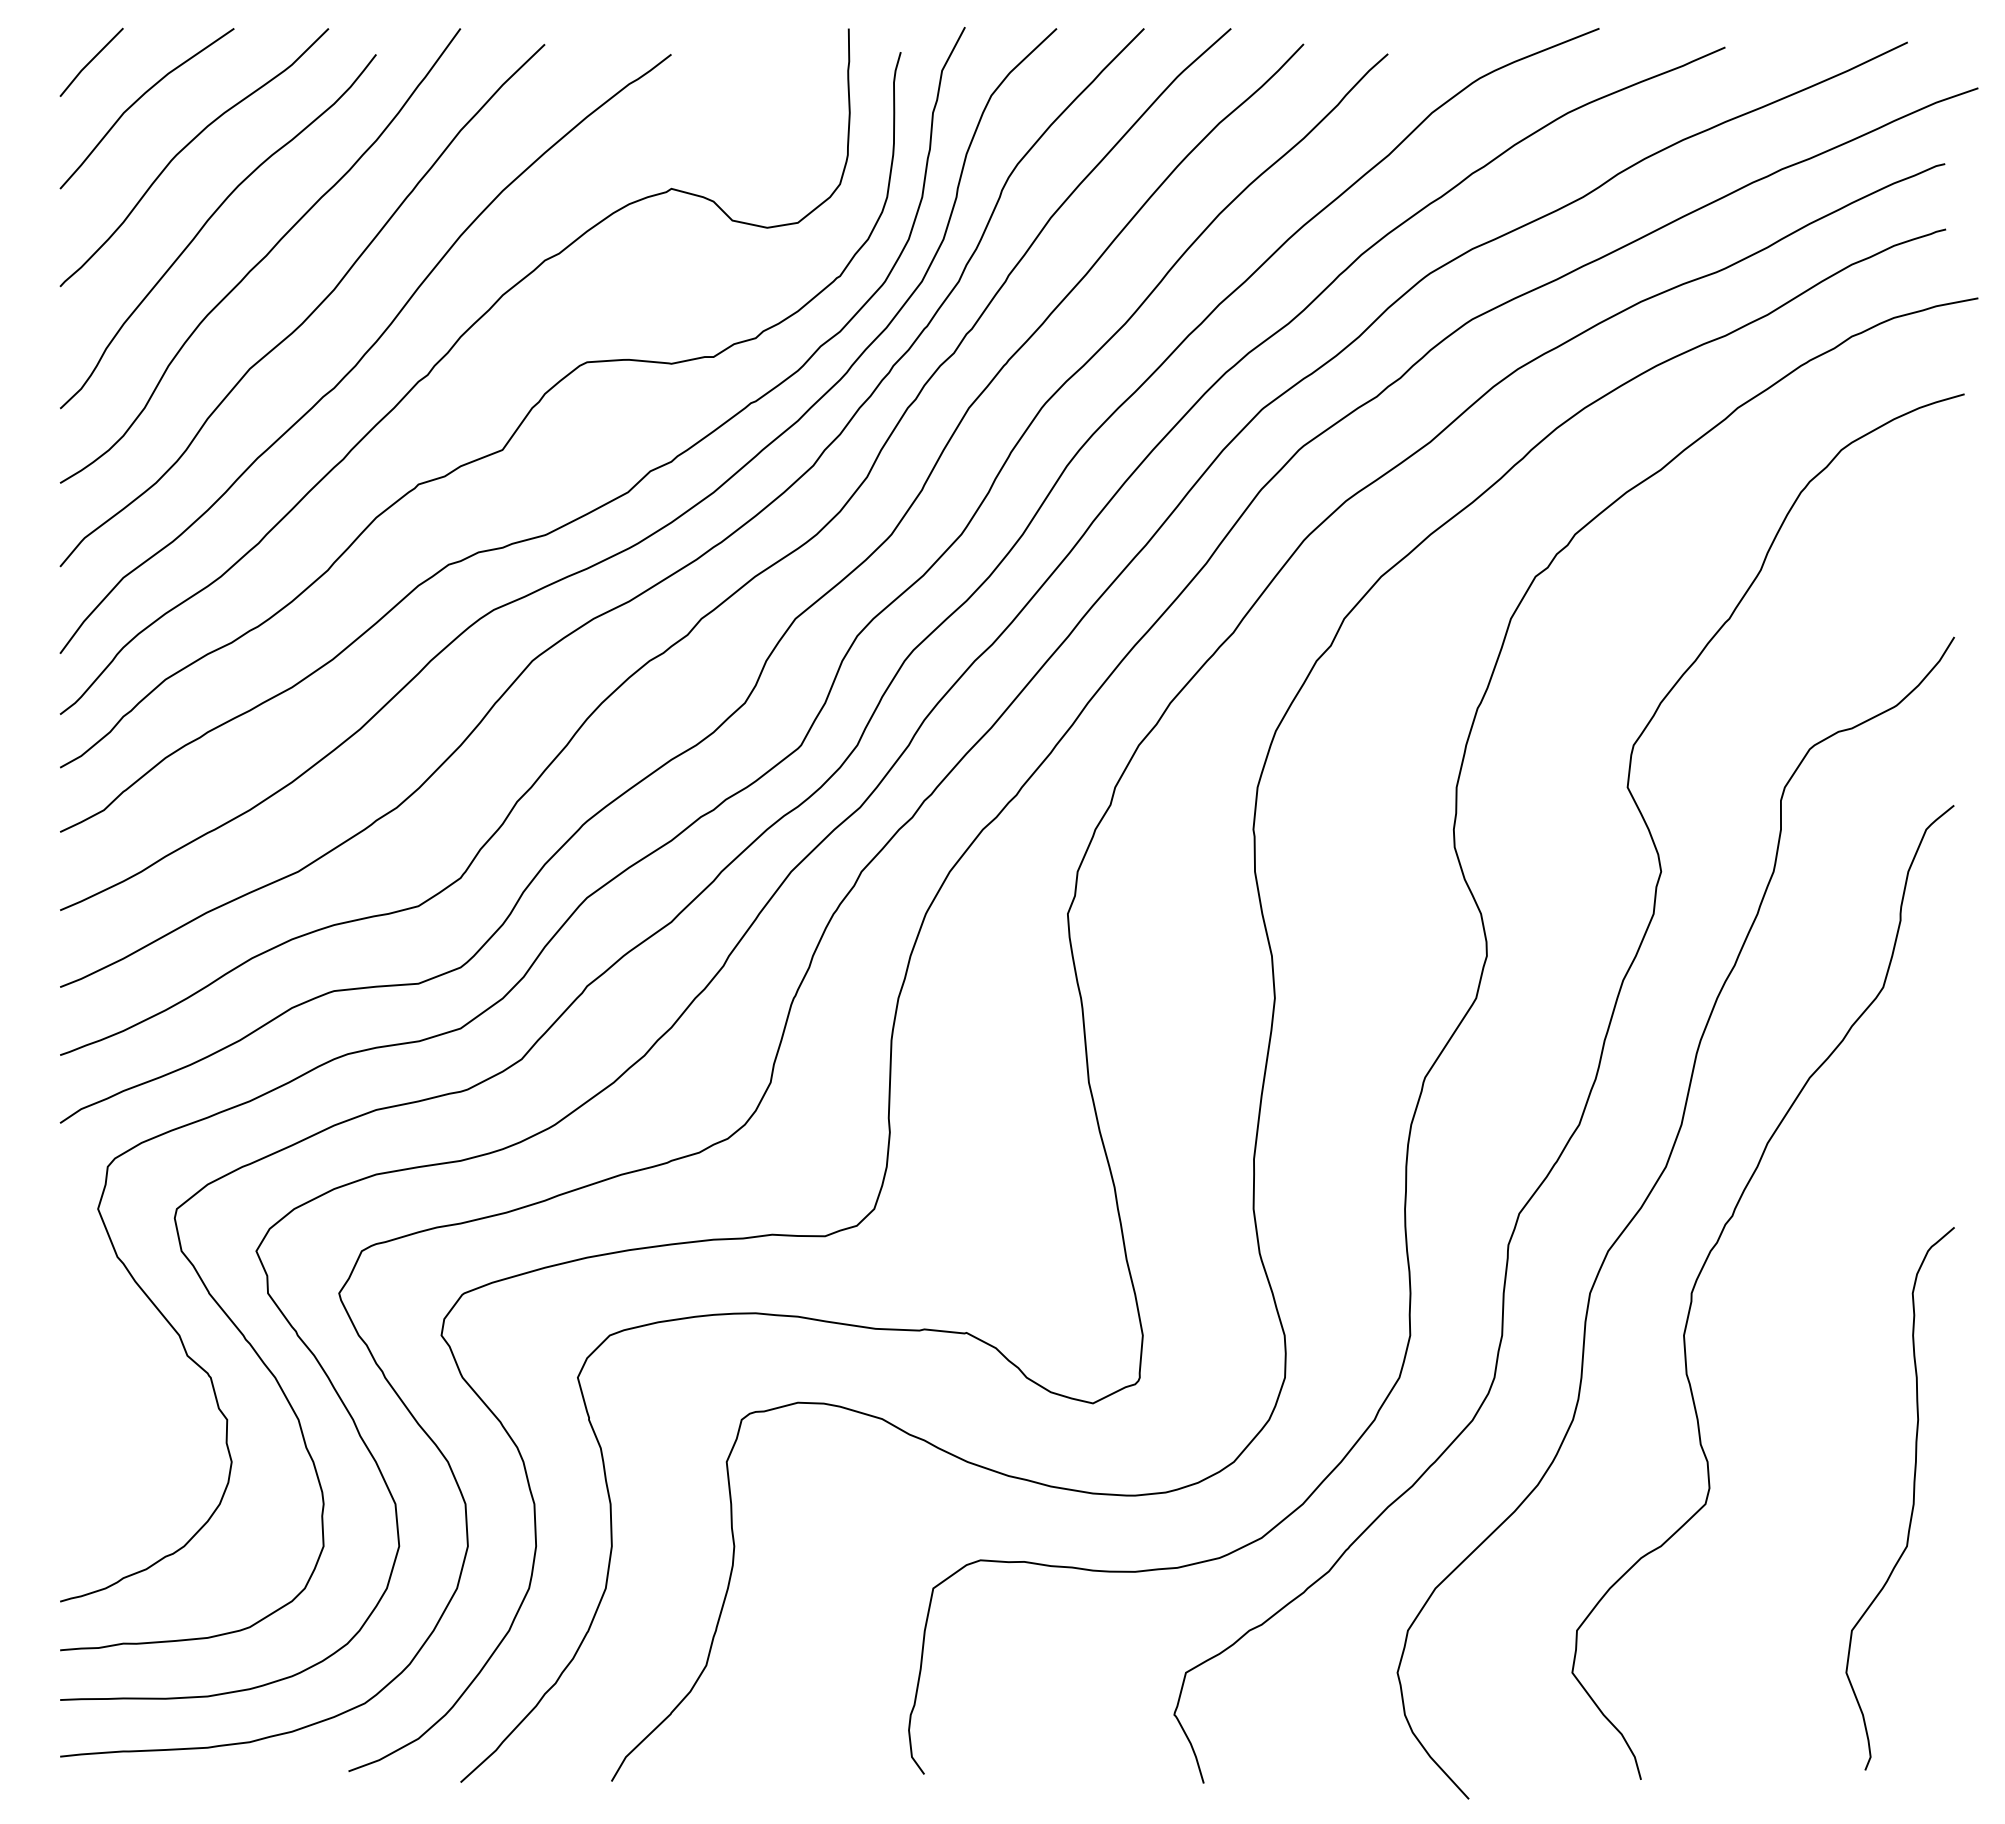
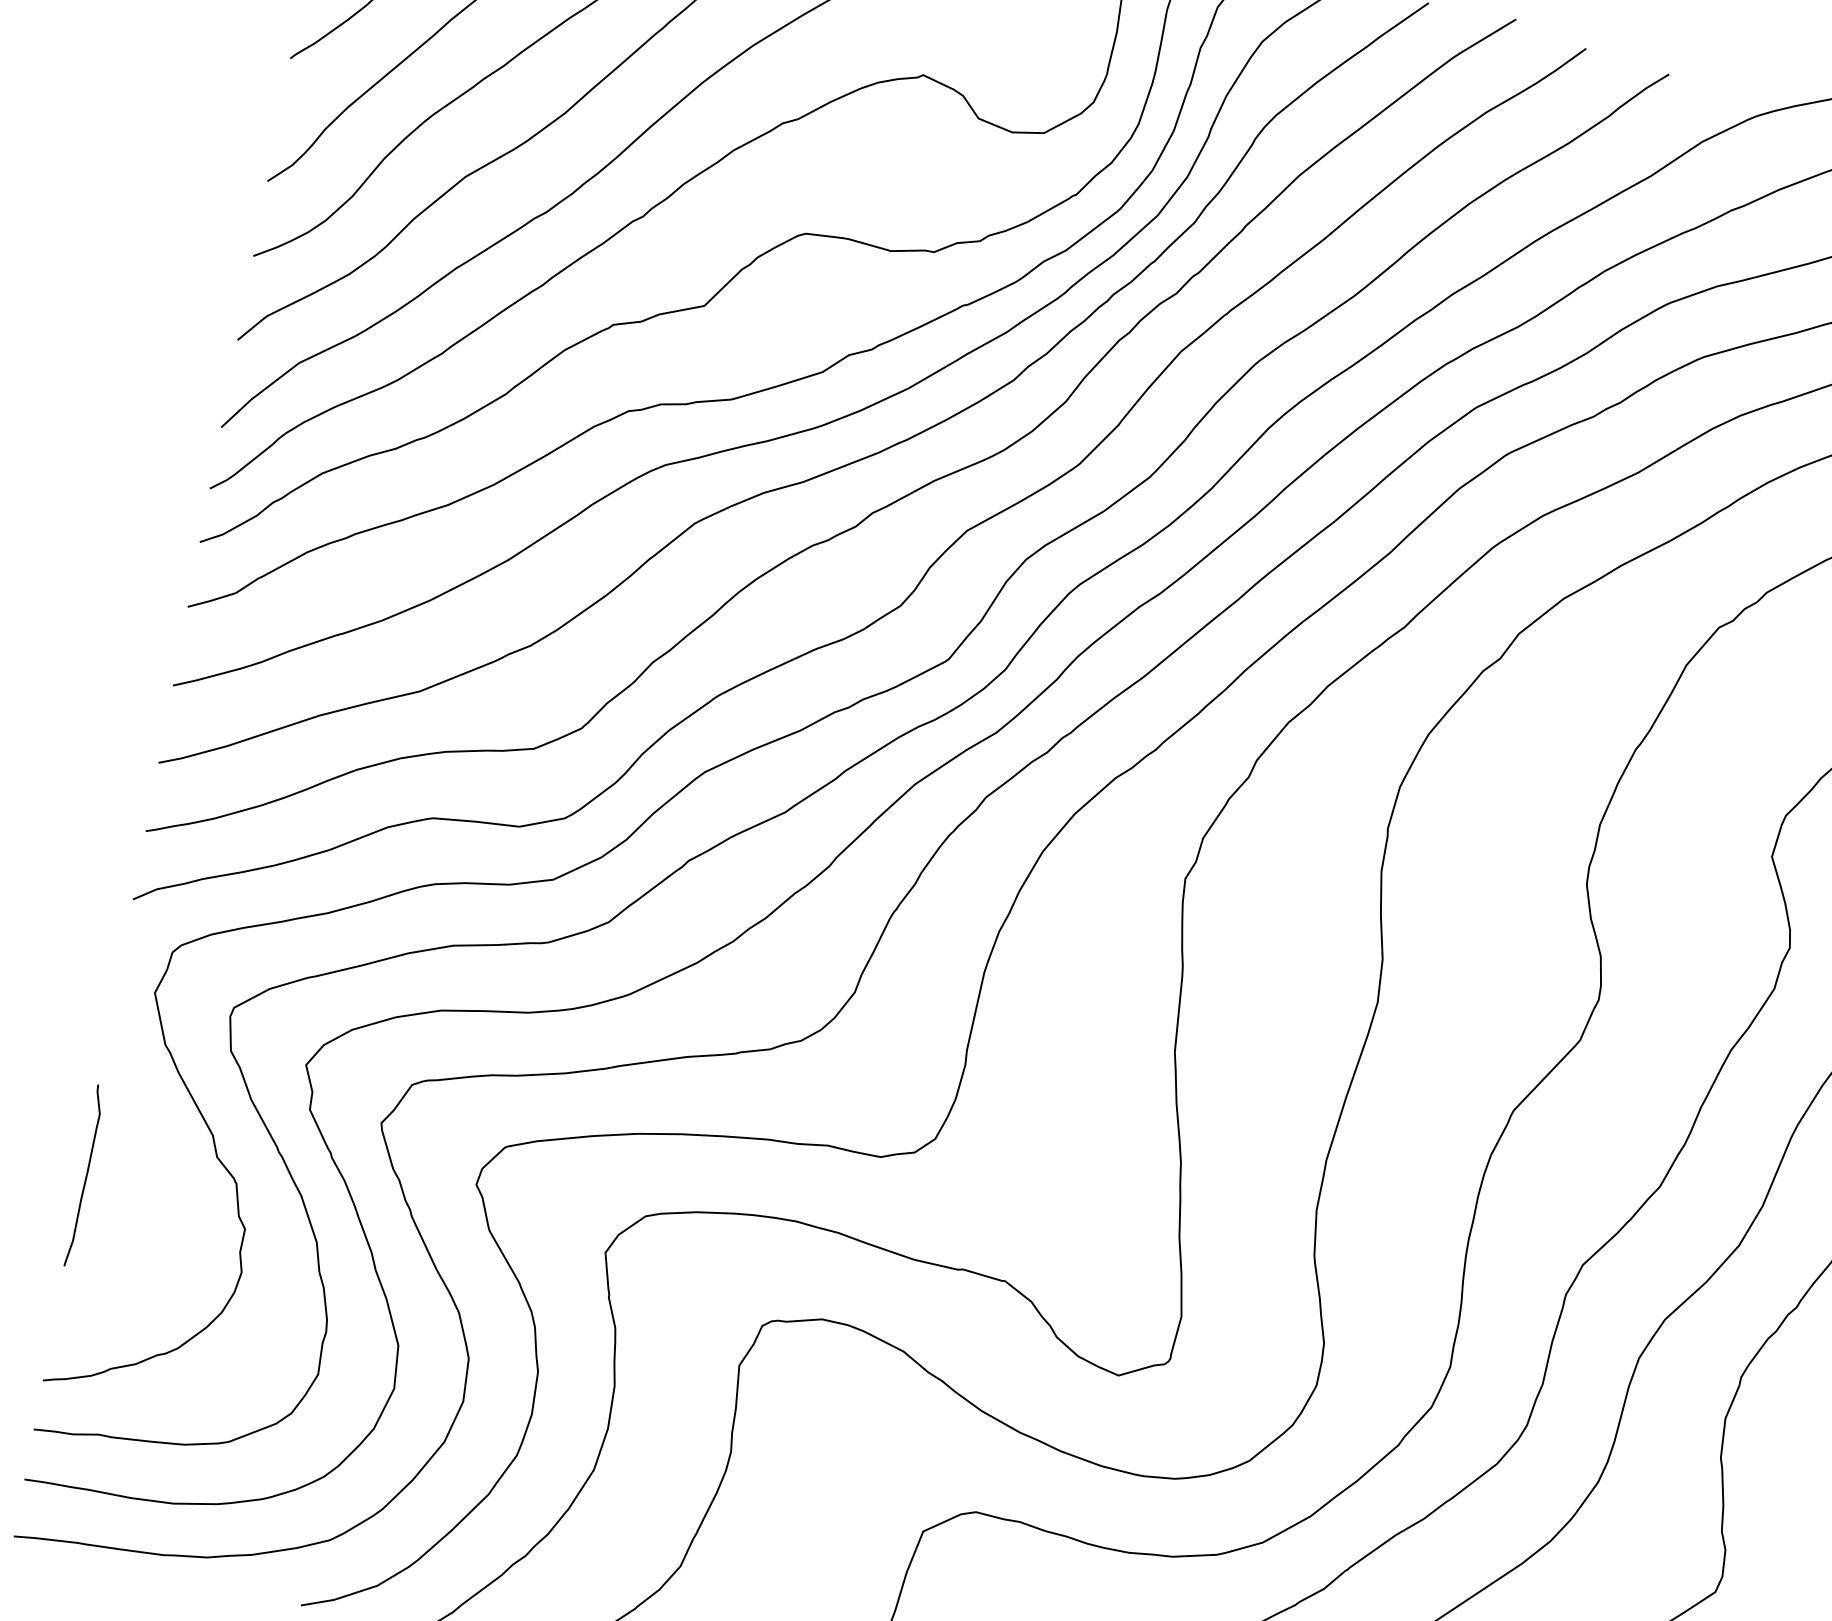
curve: (64, 1397) -> (85, 1176), added

